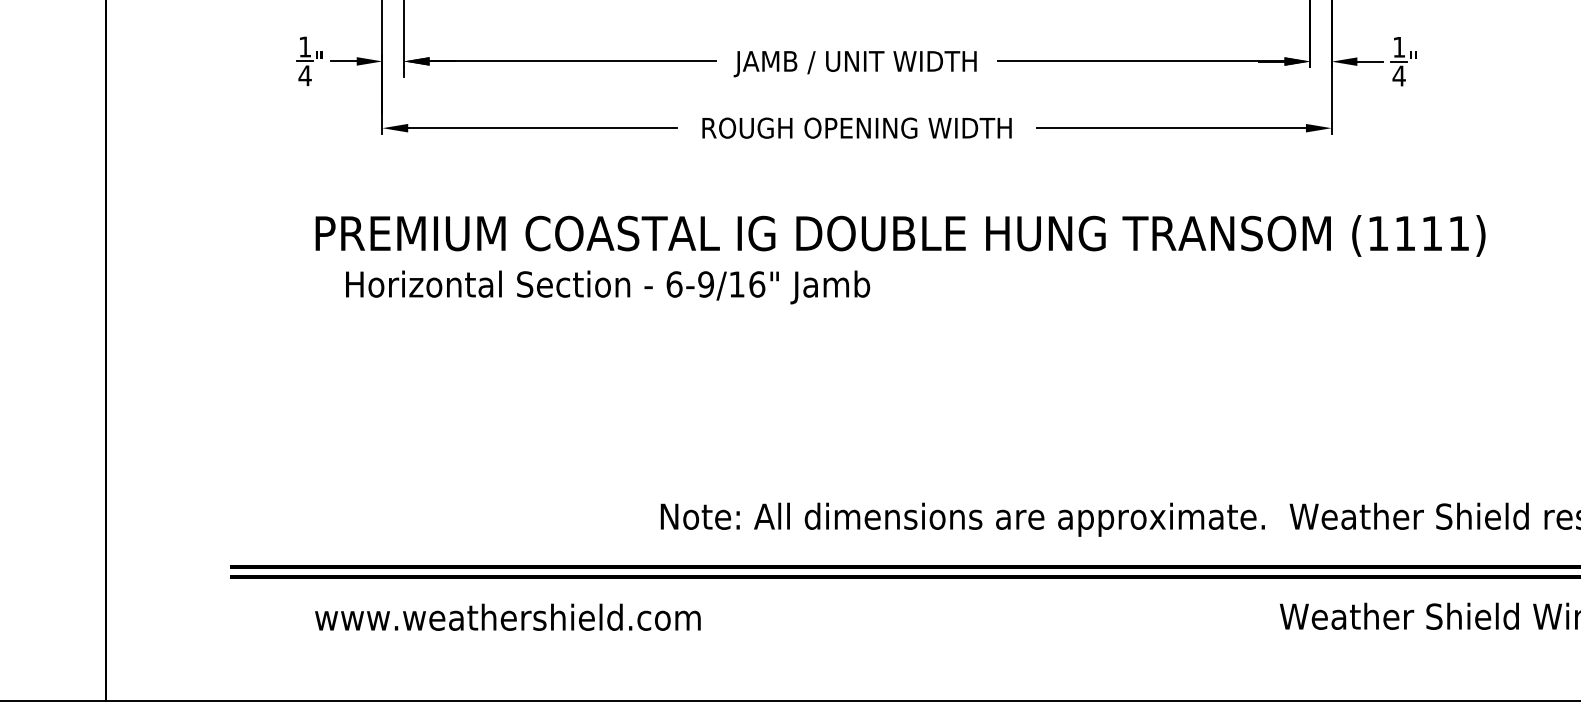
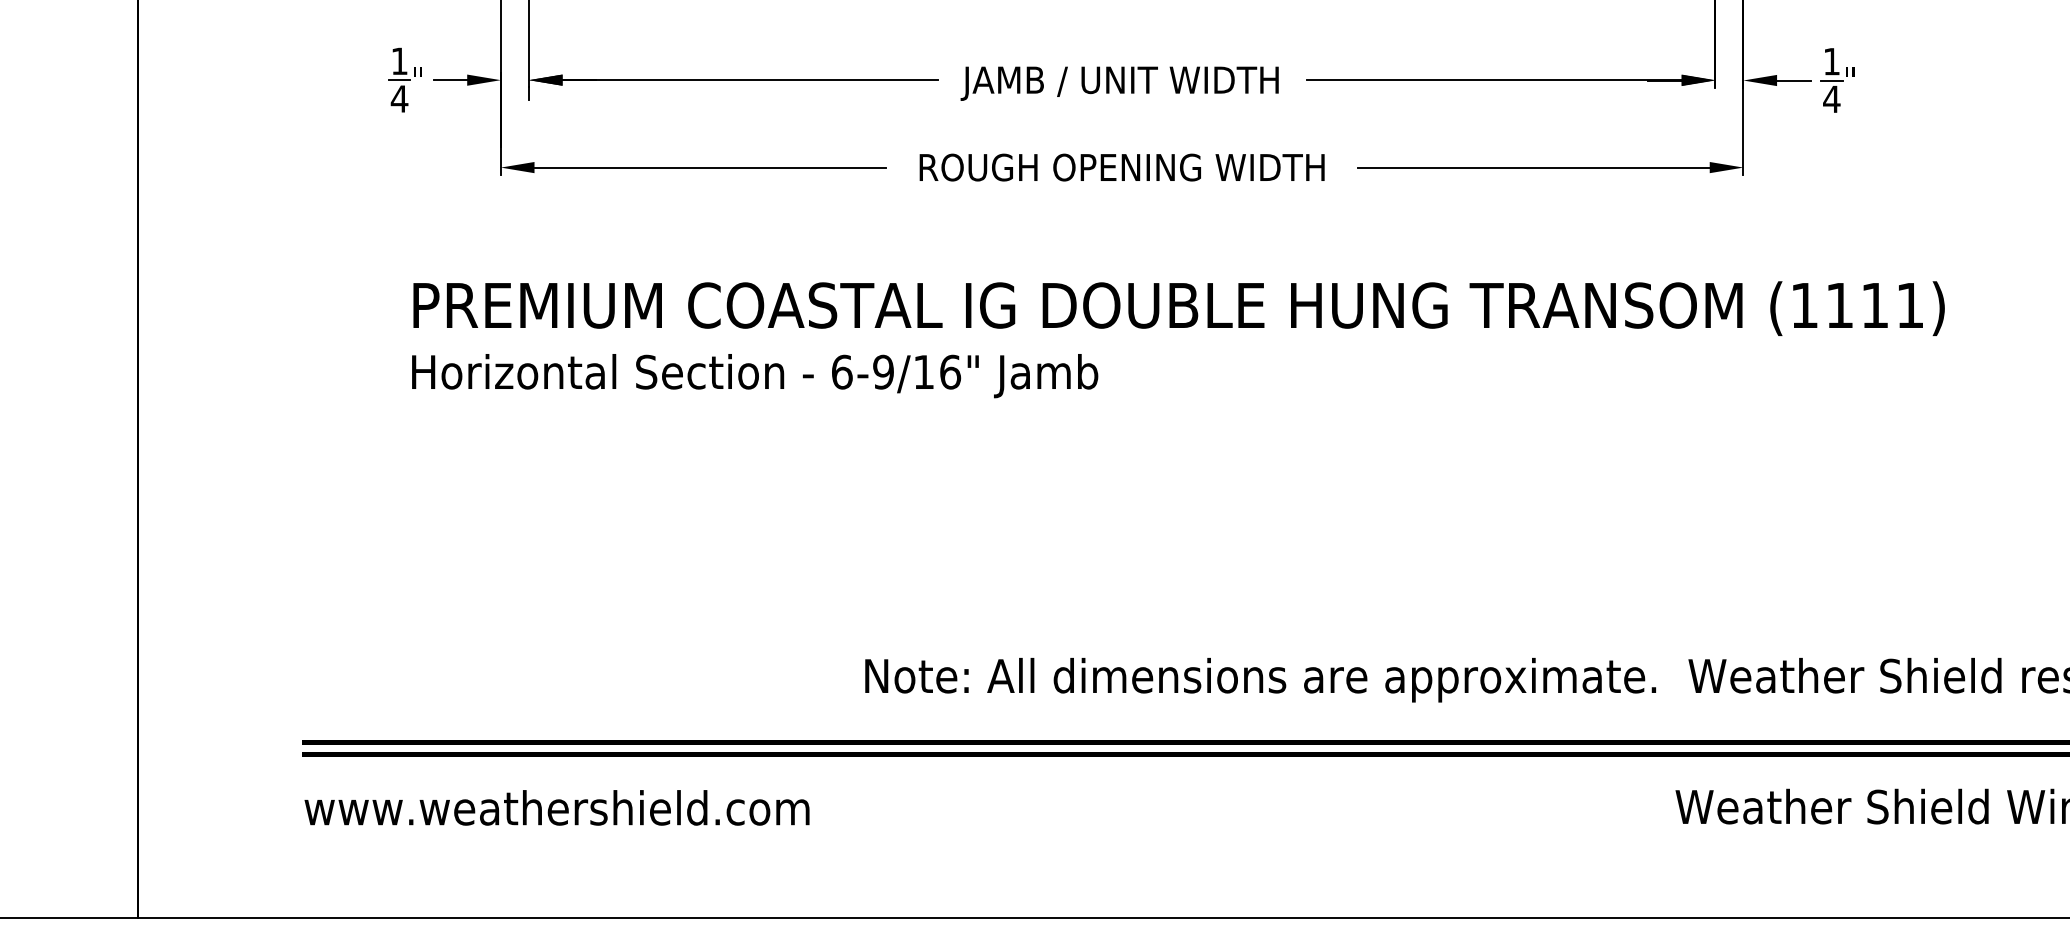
text: (608, 287) -> (755, 376), moved
text: (507, 617) -> (556, 807), moved

